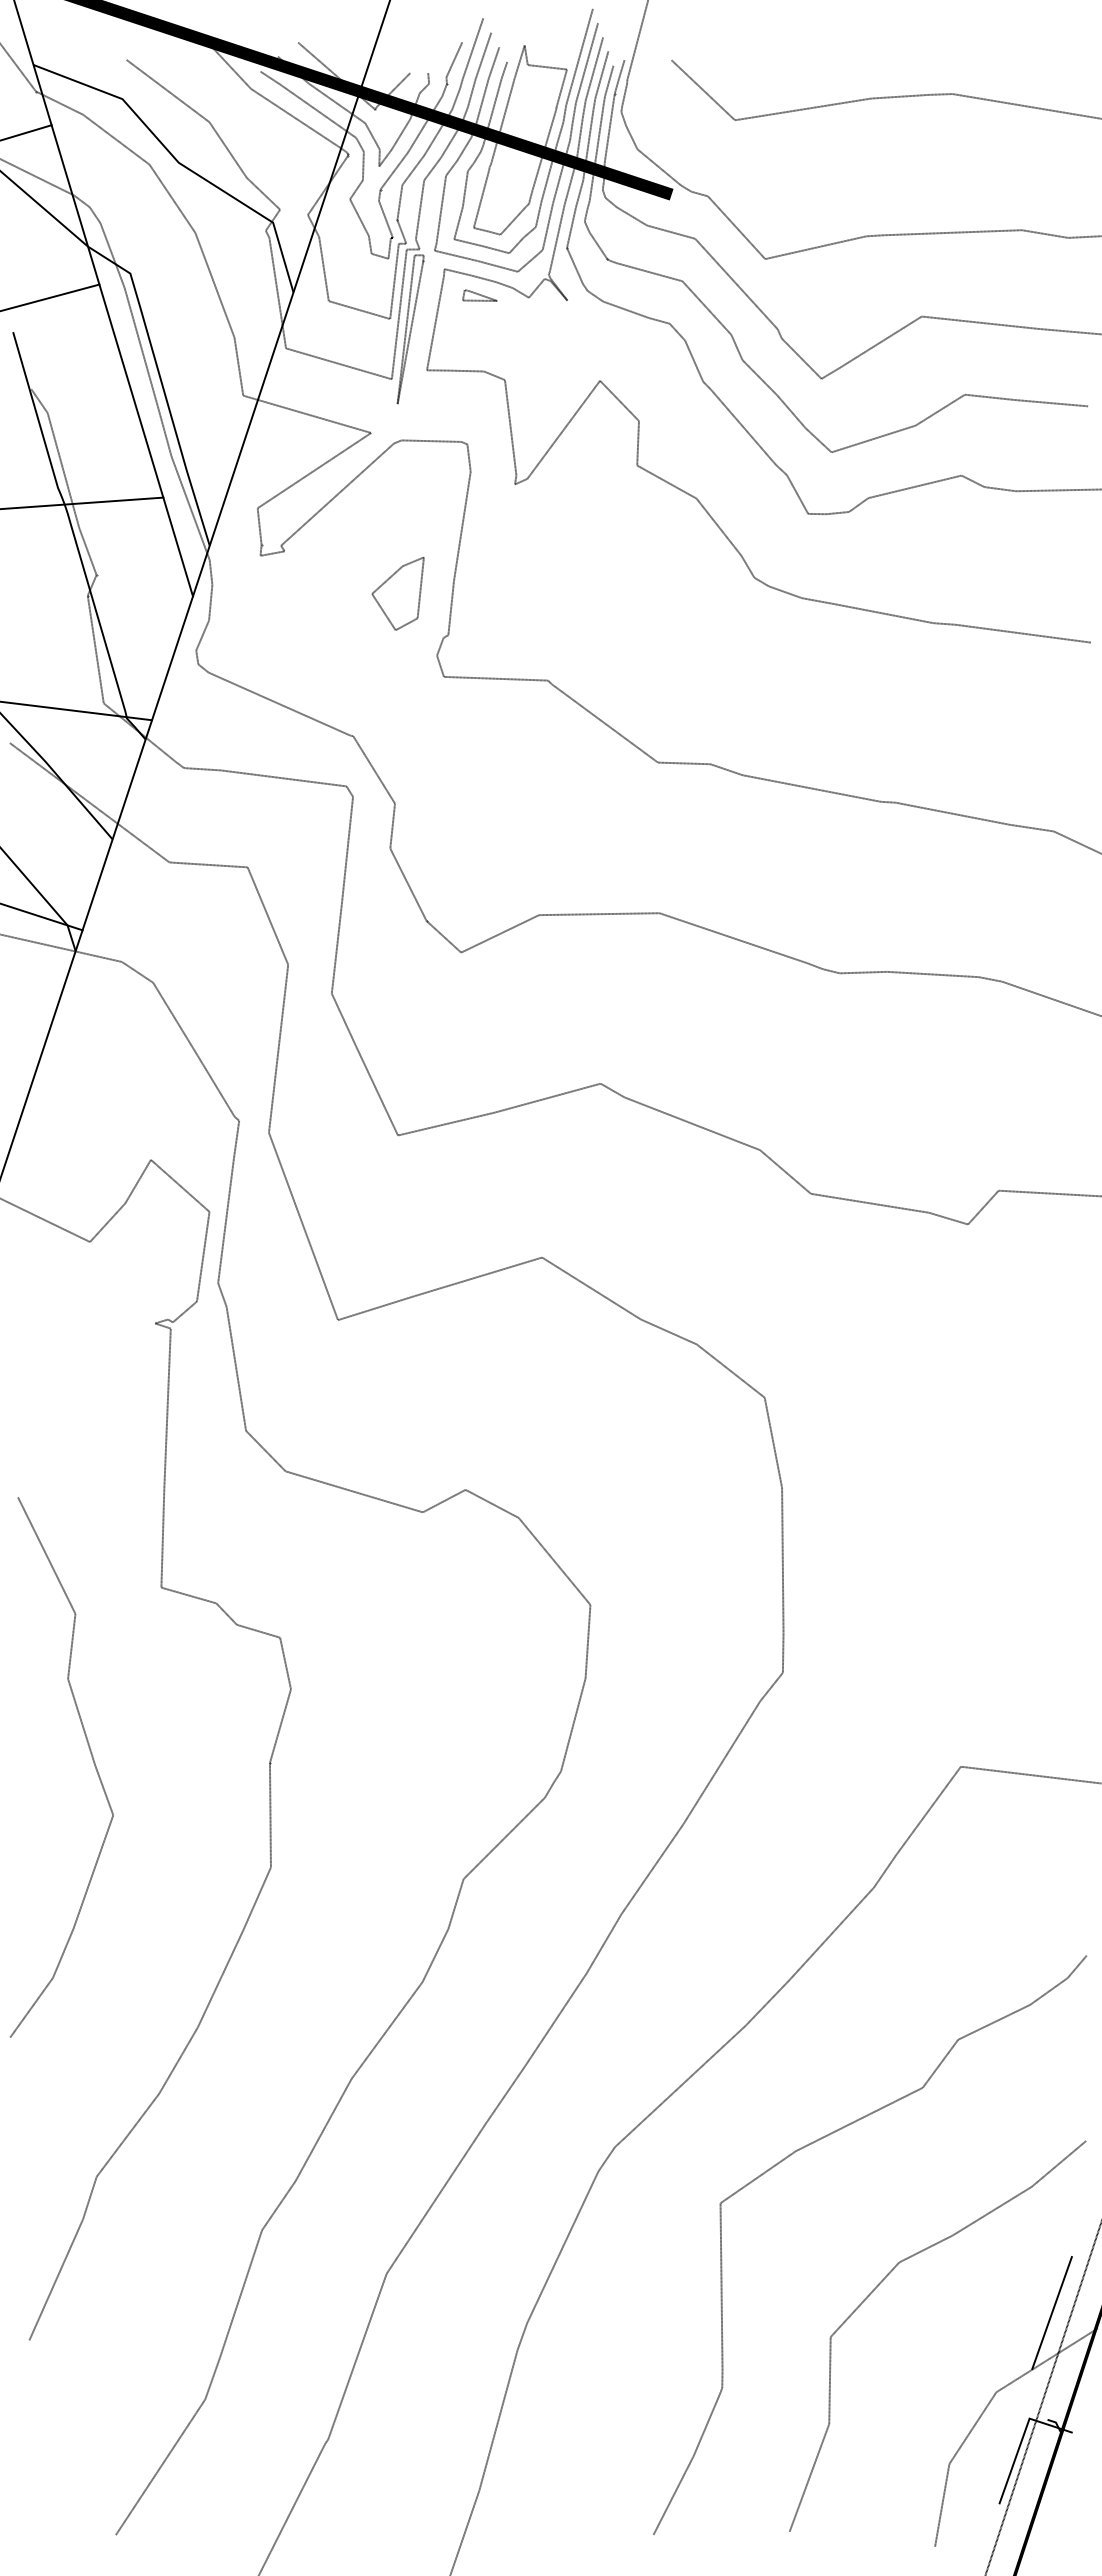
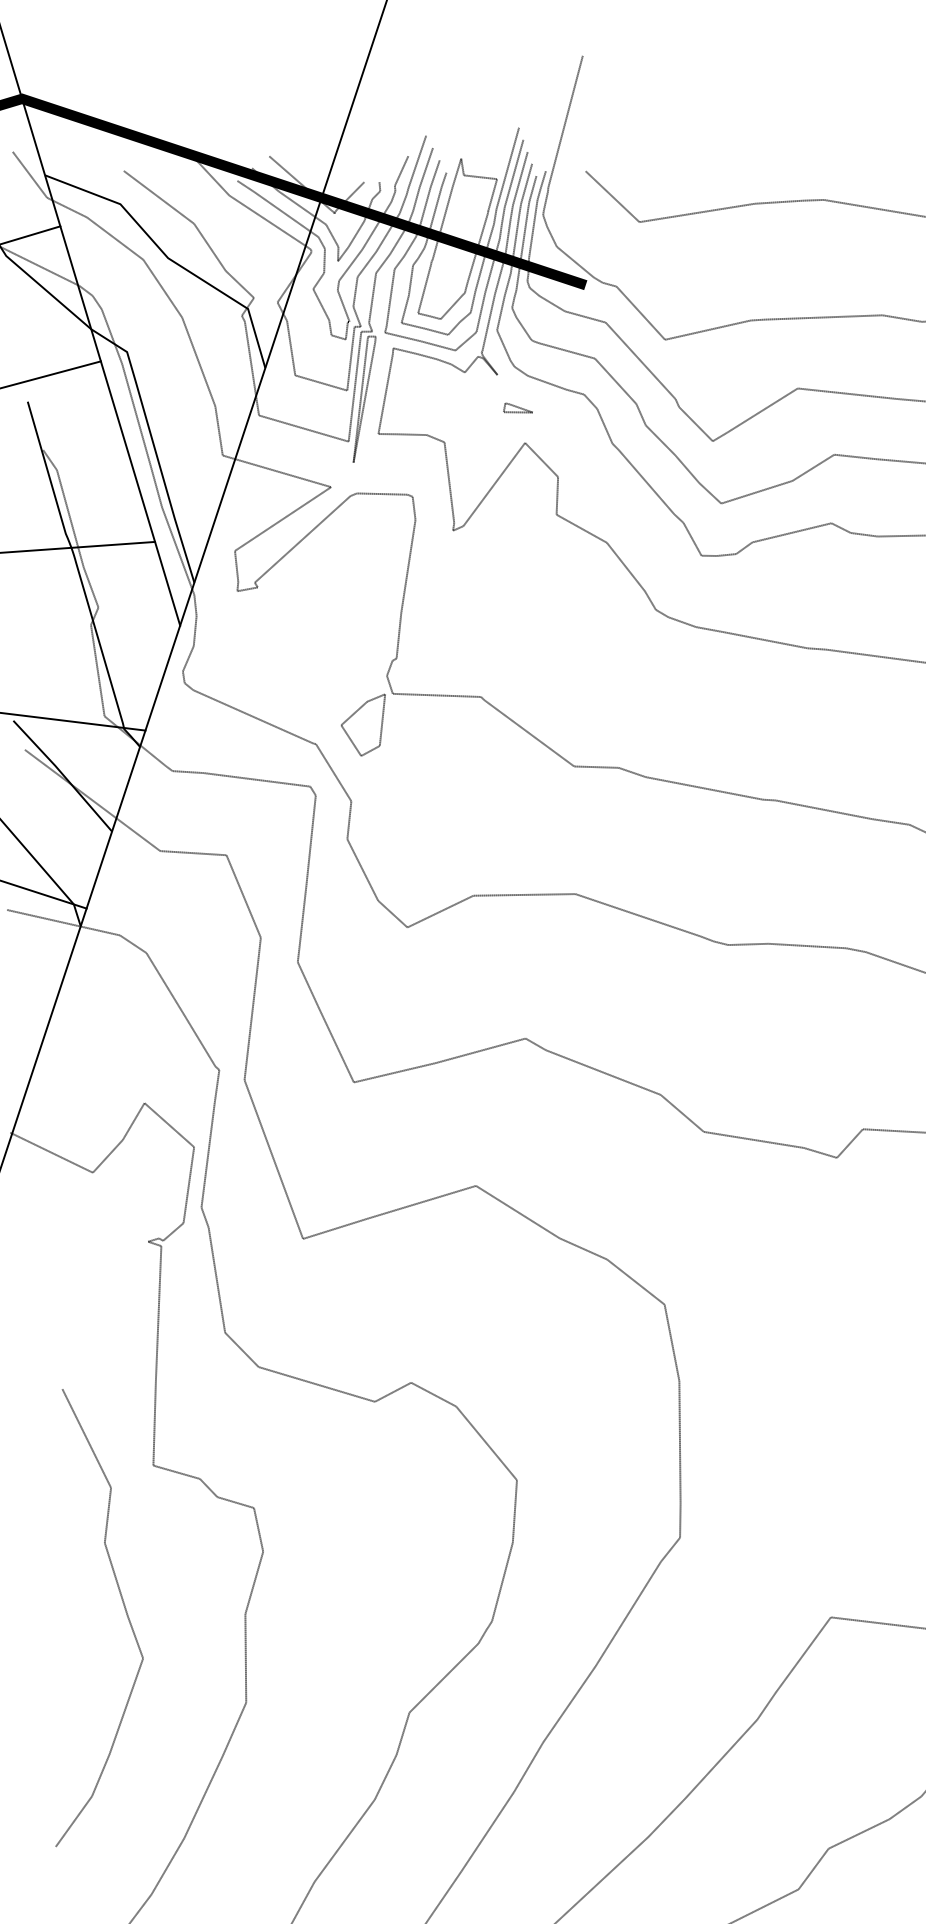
part: (479, 295) -> (517, 407), moved
part: (397, 593) -> (362, 724), moved
curve: (91, 1757) -> (124, 1609), moved

